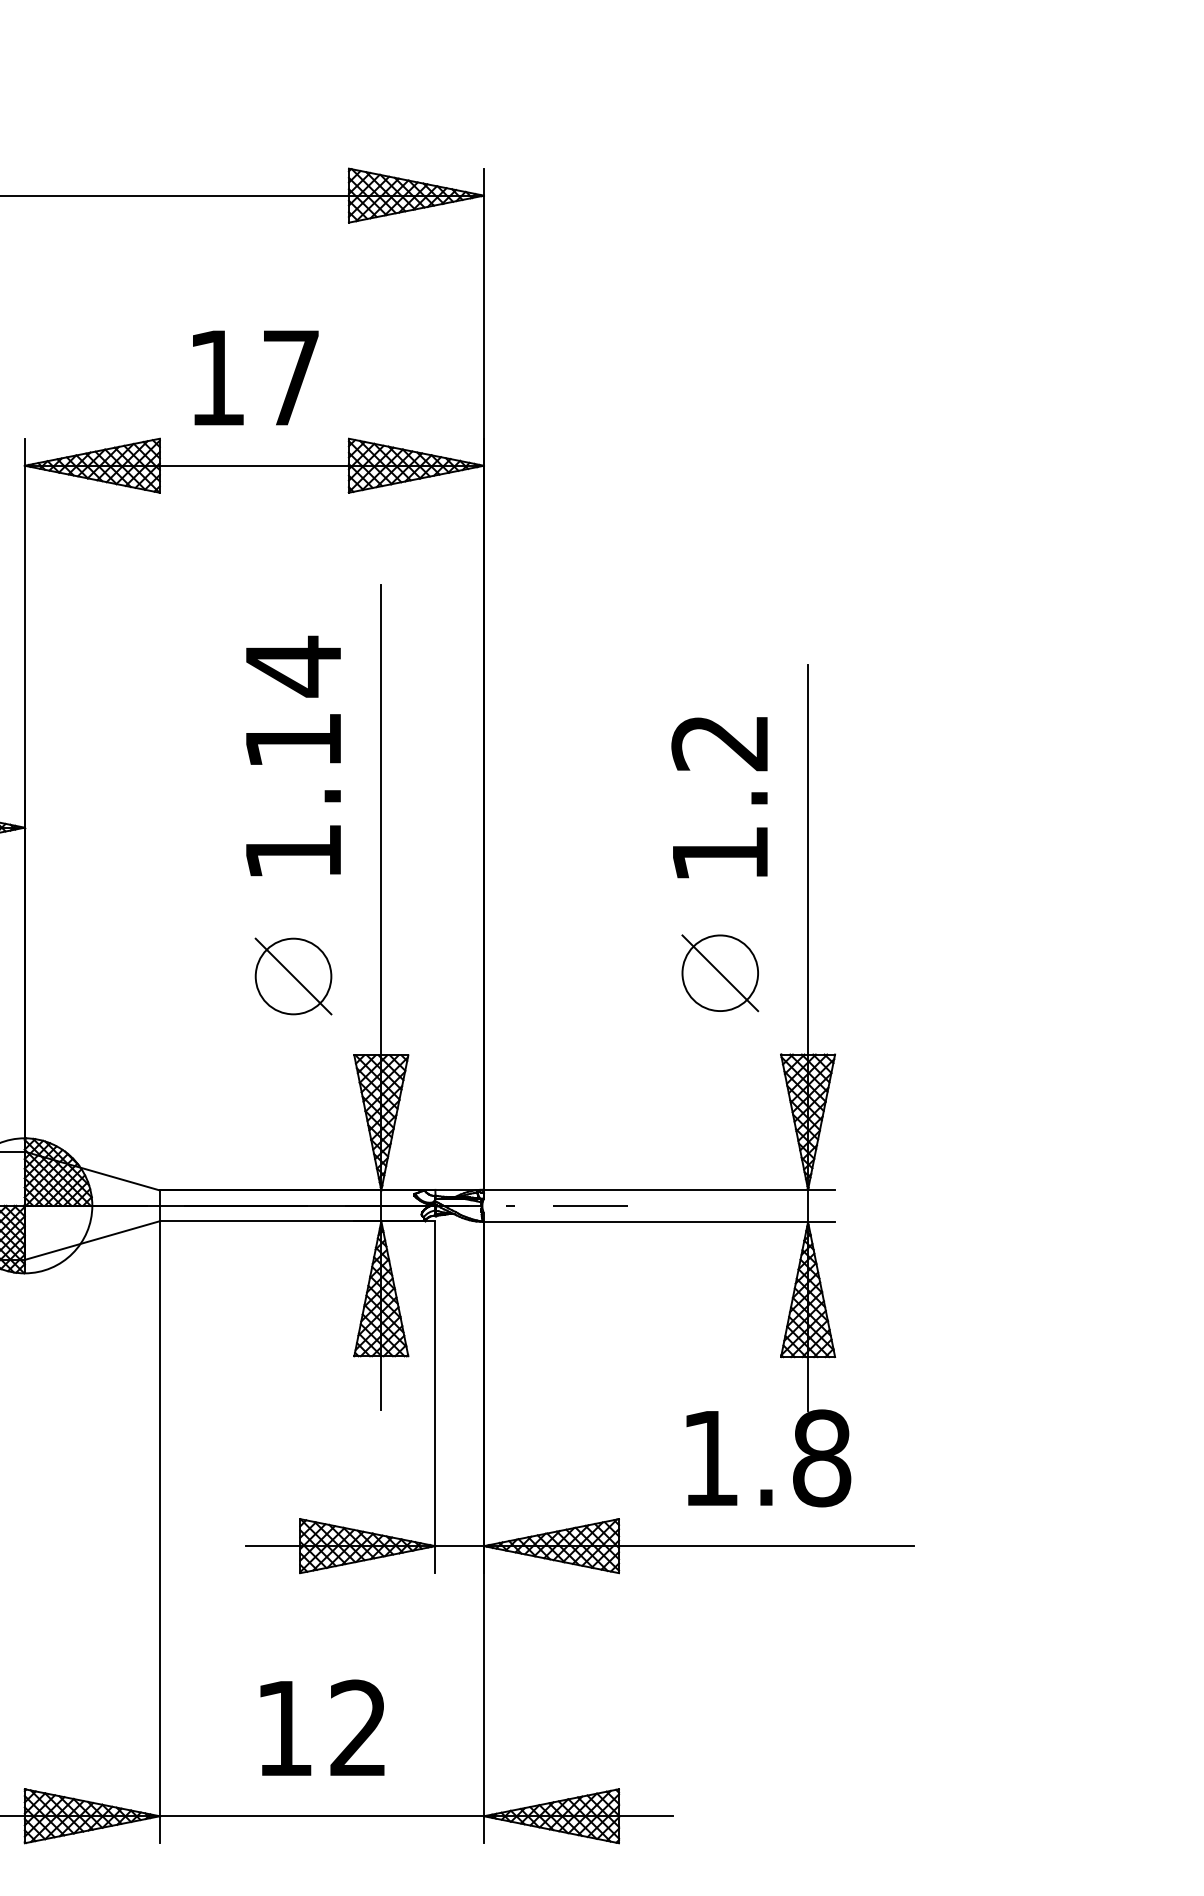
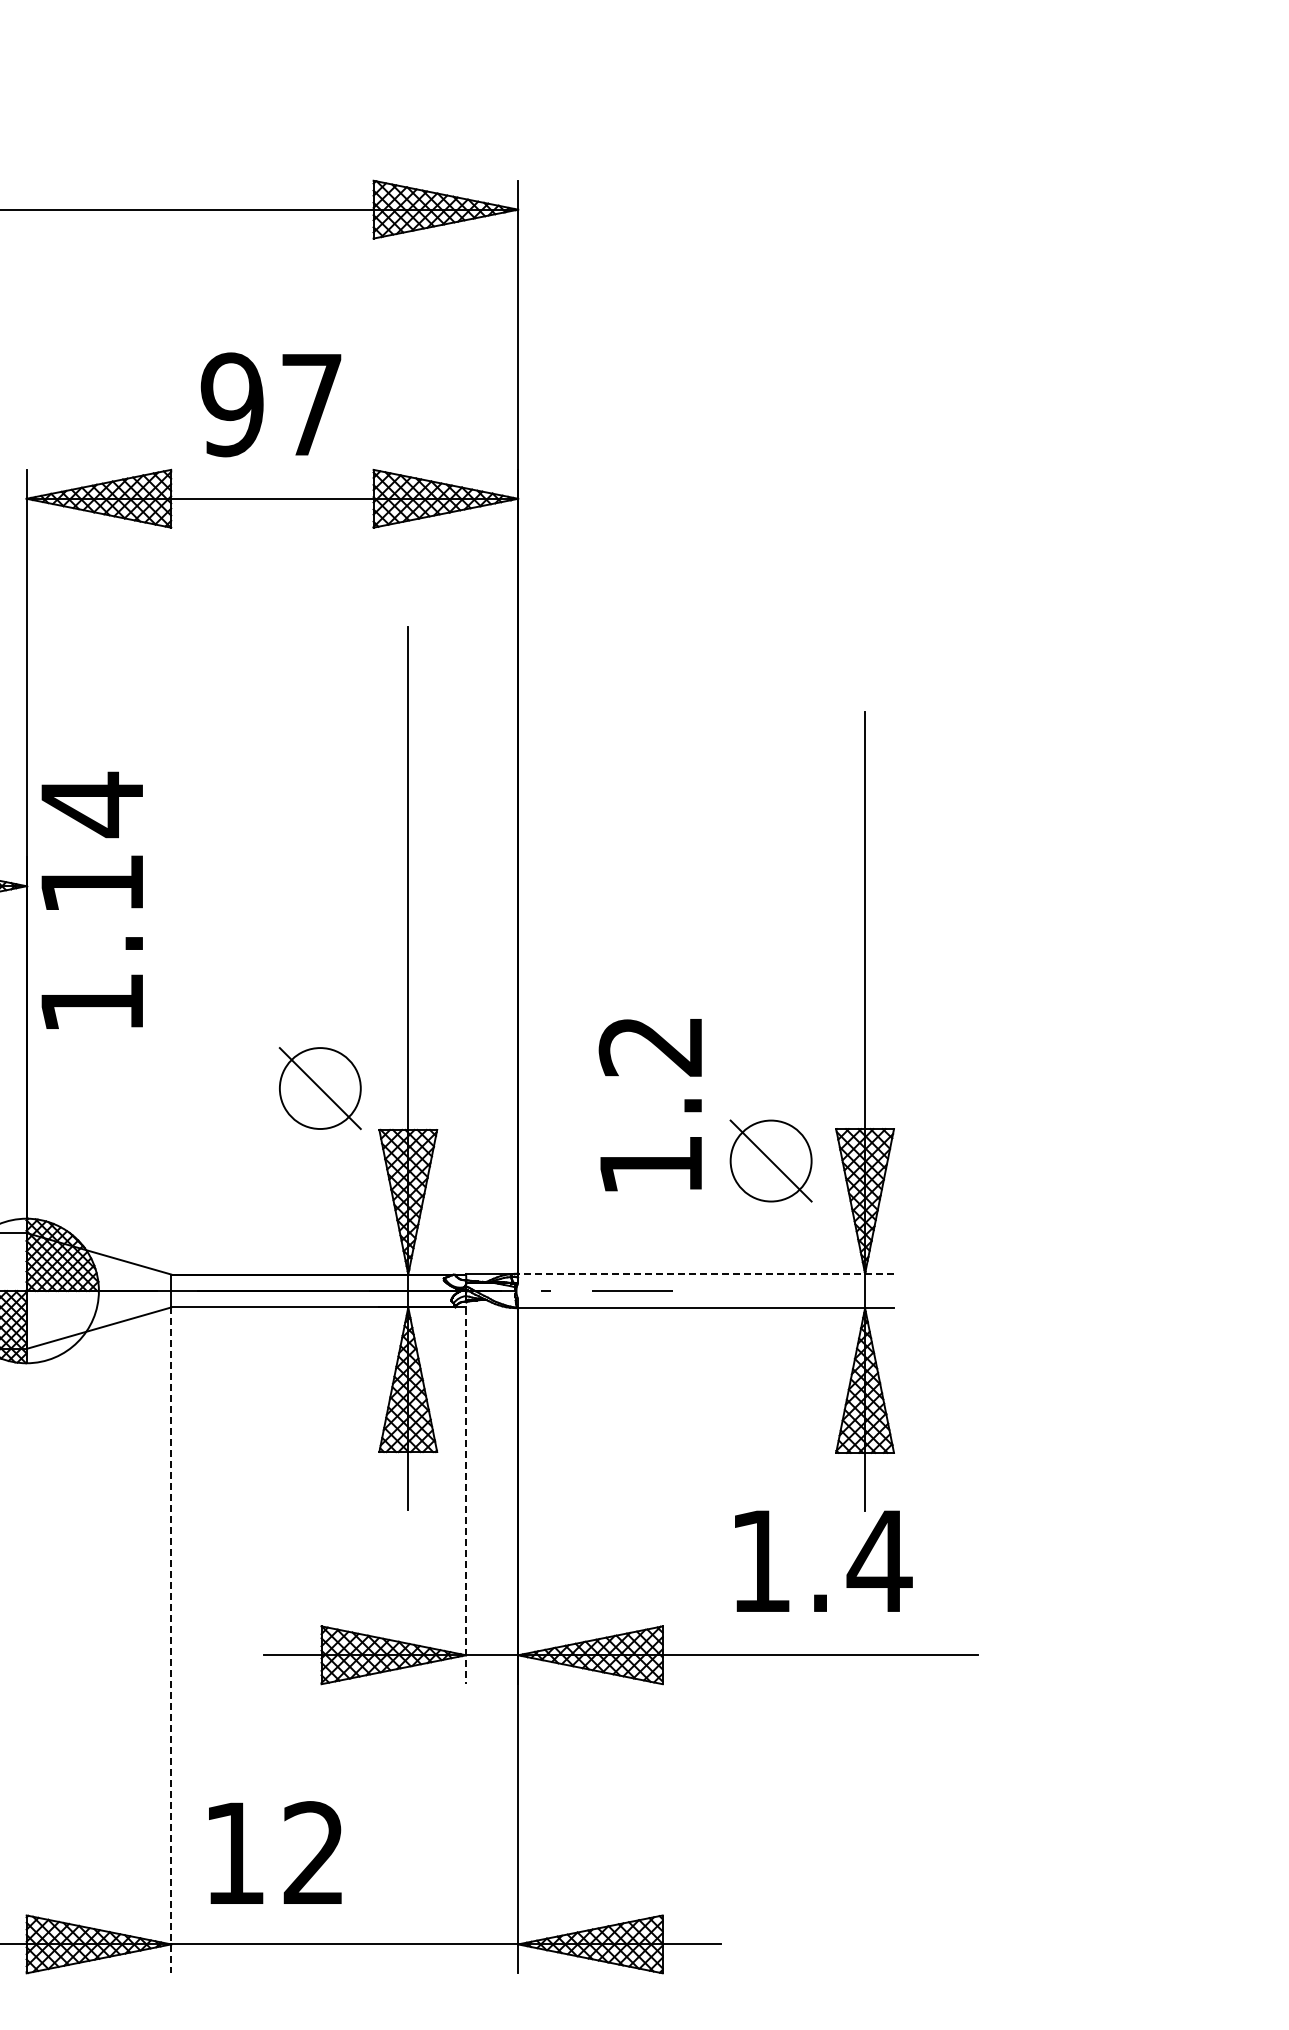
text: (216, 377) -> (231, 404), 17 -> 97
text: (292, 755) -> (91, 899), moved
text: (718, 798) -> (649, 1105), moved
part: (719, 972) -> (770, 1160), moved
part: (292, 976) -> (319, 1088), moved
line: (659, 1189) -> (706, 1273), solid -> dashed
line: (435, 1397) -> (466, 1496), solid -> dashed
text: (821, 1458) -> (879, 1561), 1.8 -> 1.4
line: (160, 1532) -> (171, 1640), solid -> dashed
text: (322, 1727) -> (275, 1852), moved

